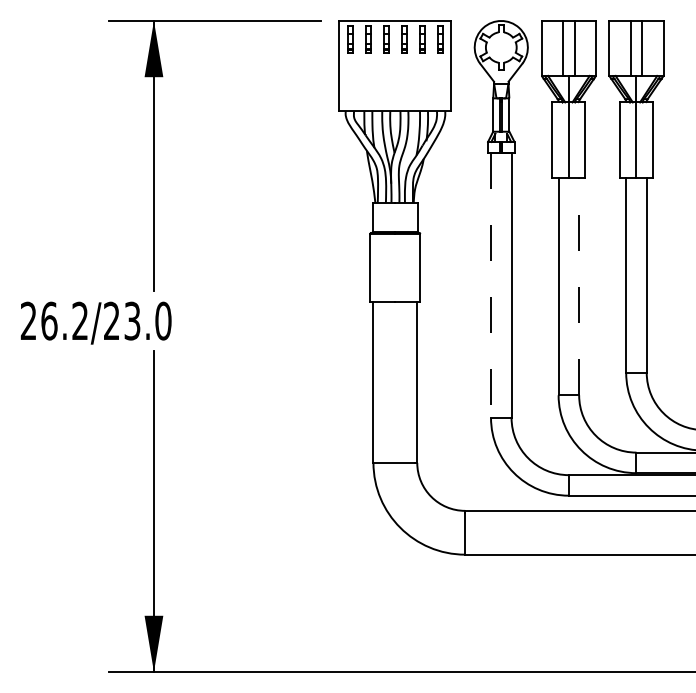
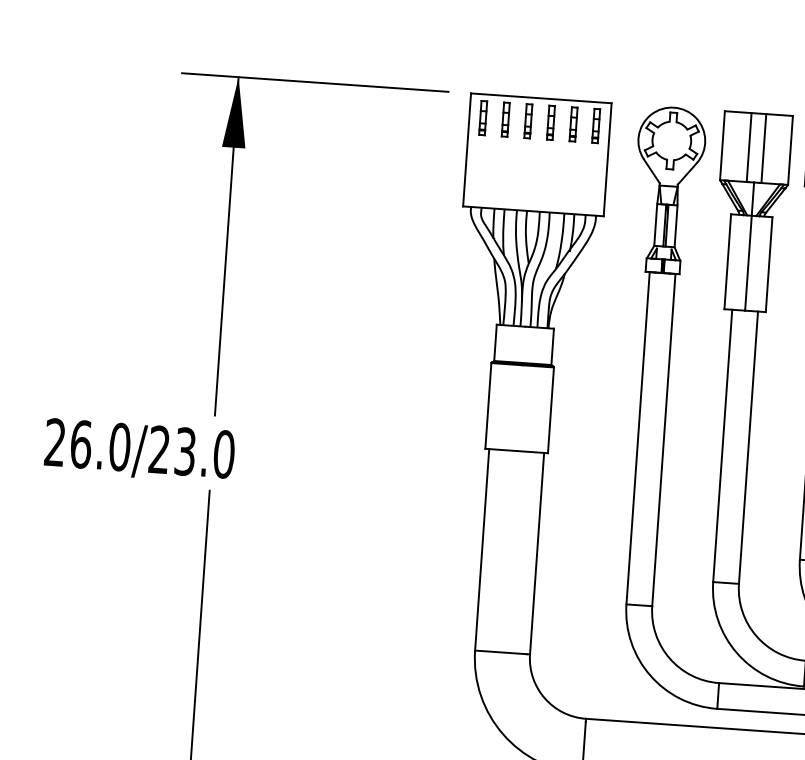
line: (491, 285) -> (638, 438), dashed -> solid
line: (579, 286) -> (748, 447), dashed -> solid
text: (80, 320) -> (120, 446), 26.2/23.0 -> 26.0/23.0

